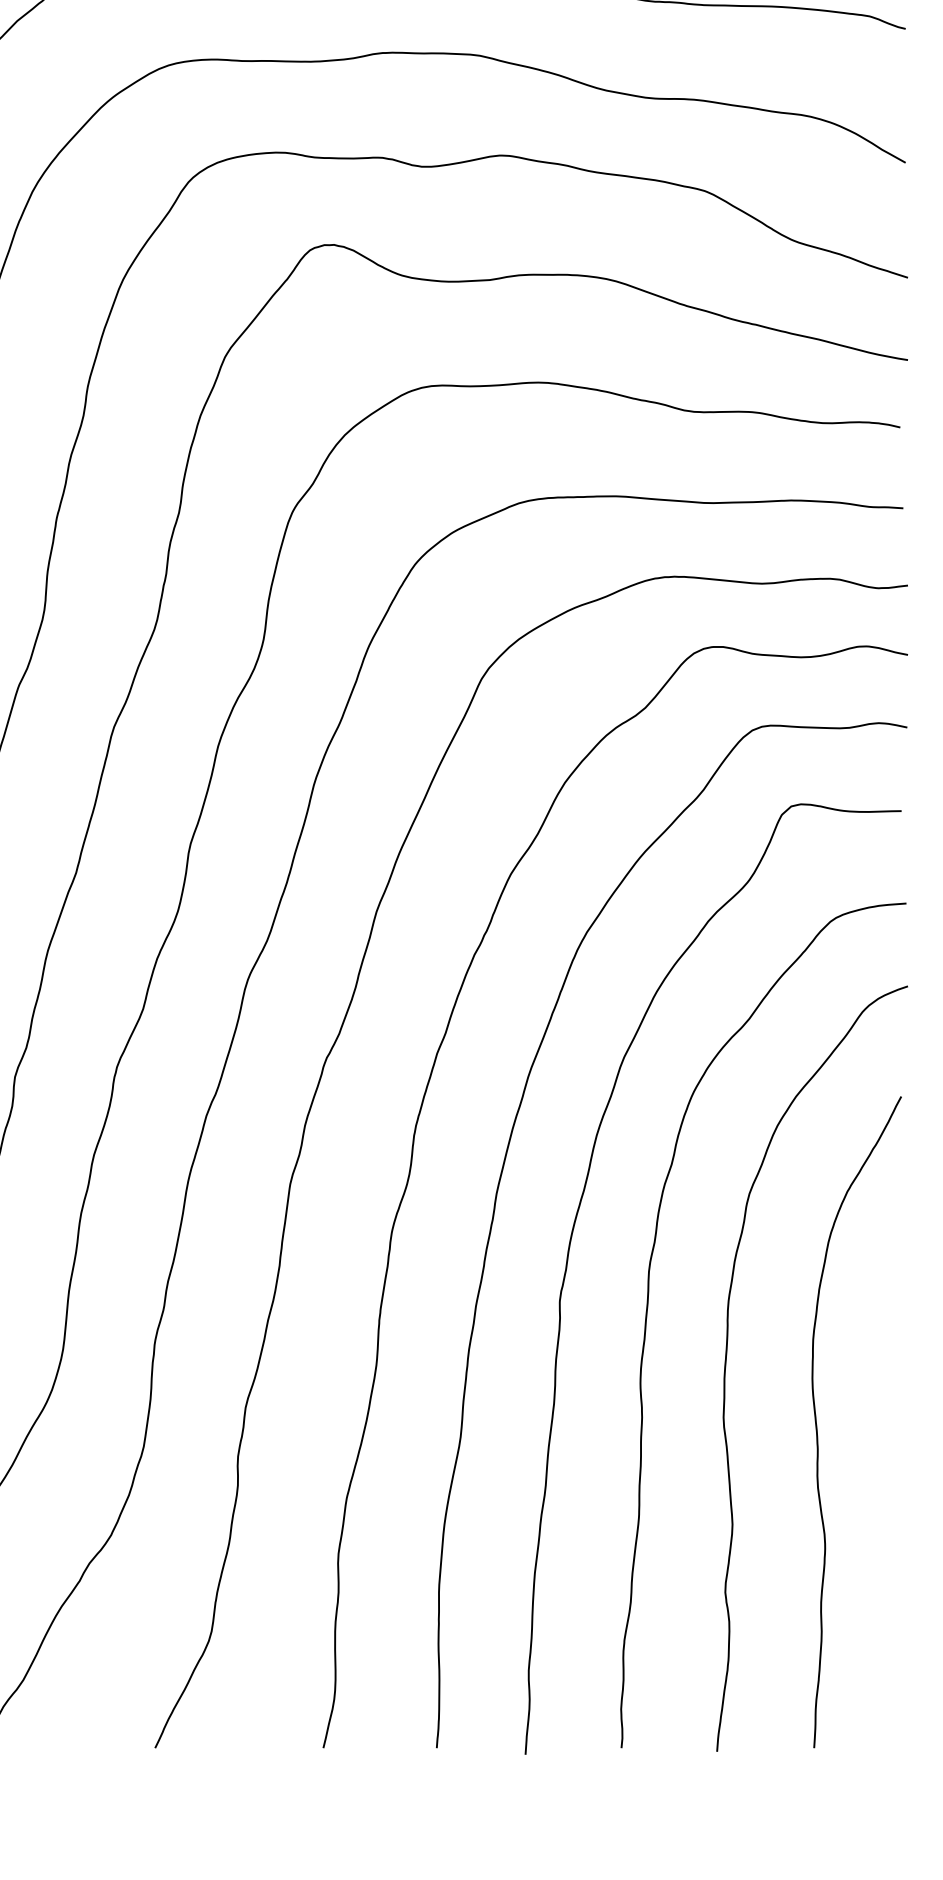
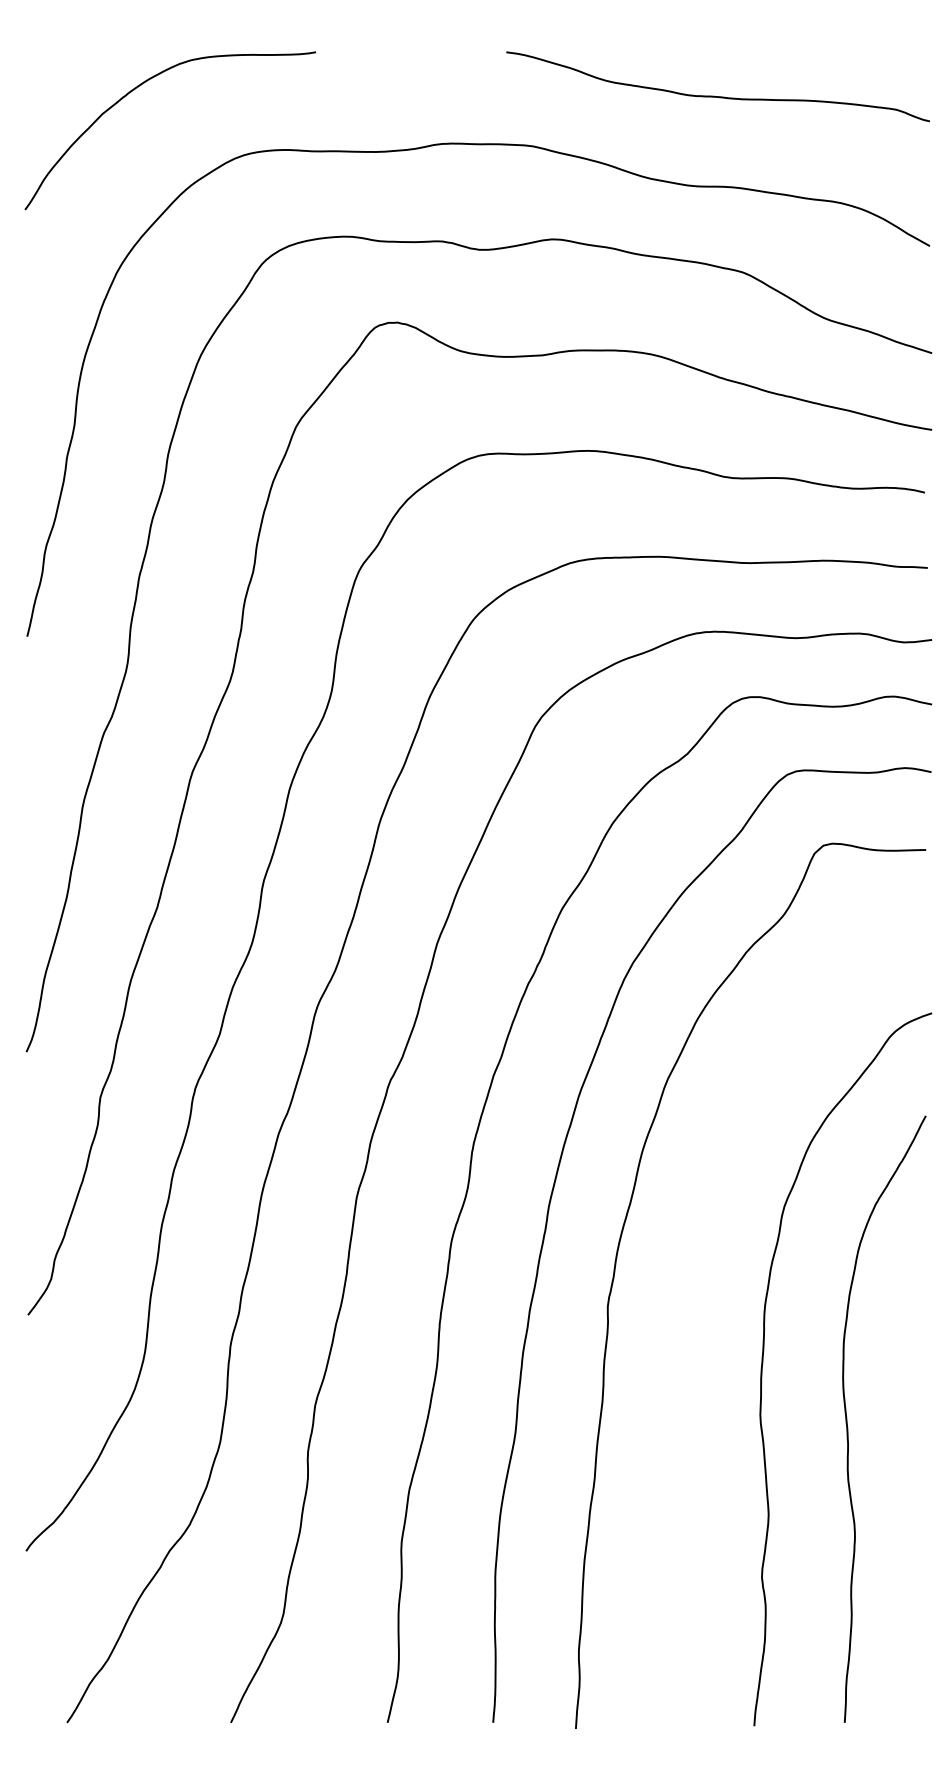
curve: (647, 1318) -> (689, 1322), removed

